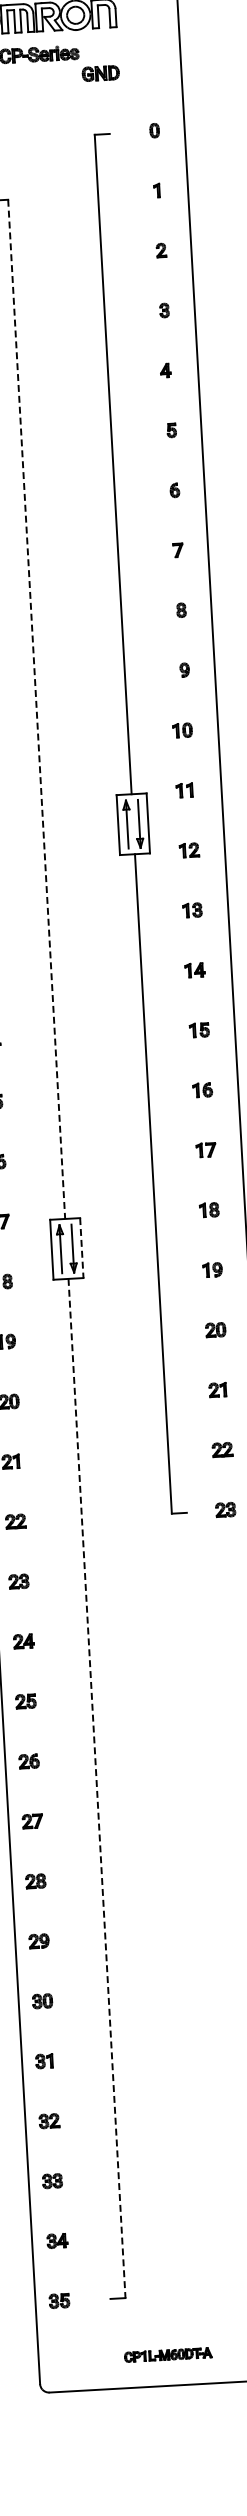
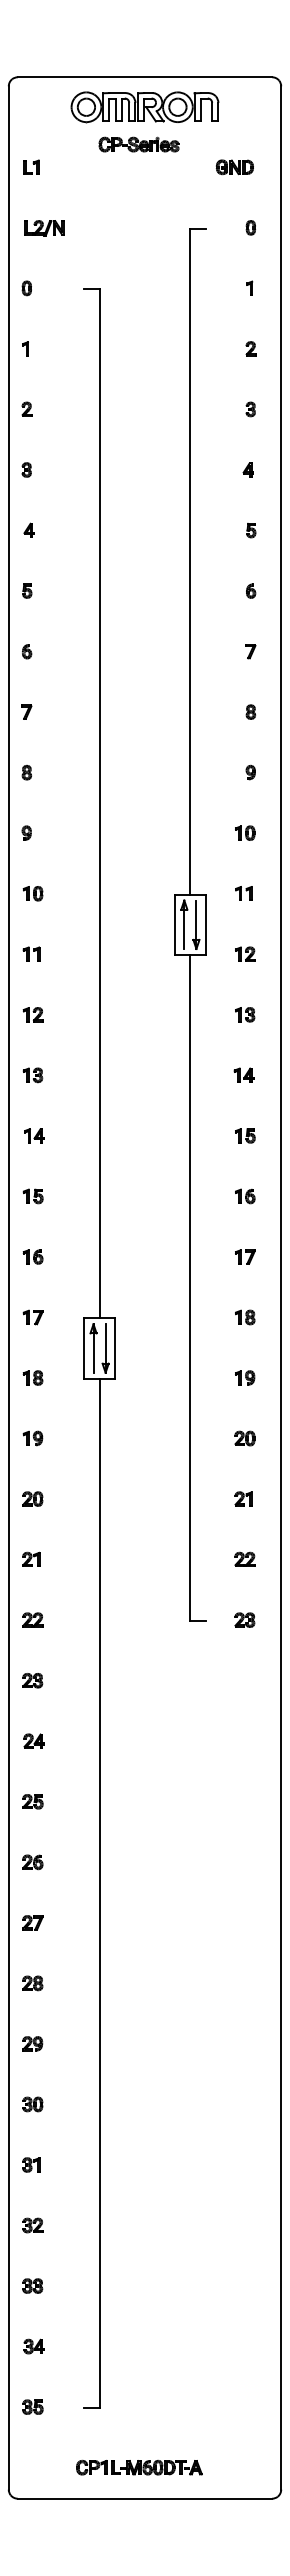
part: (100, 73) -> (234, 167), moved
line: (36, 709) -> (99, 803), dashed -> solid
line: (81, 1249) -> (114, 1349), dashed -> solid
line: (96, 1788) -> (99, 1893), dashed -> solid
part: (168, 2354) -> (139, 2467), size x1.43

